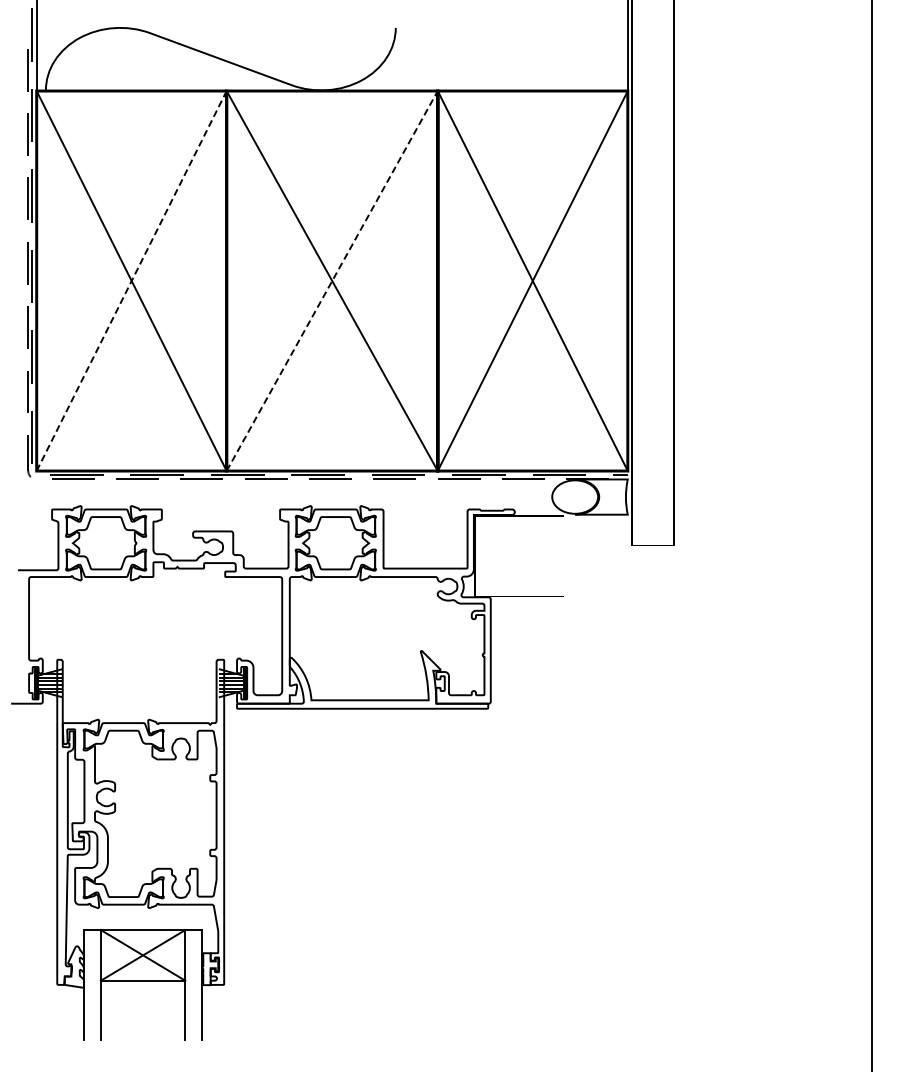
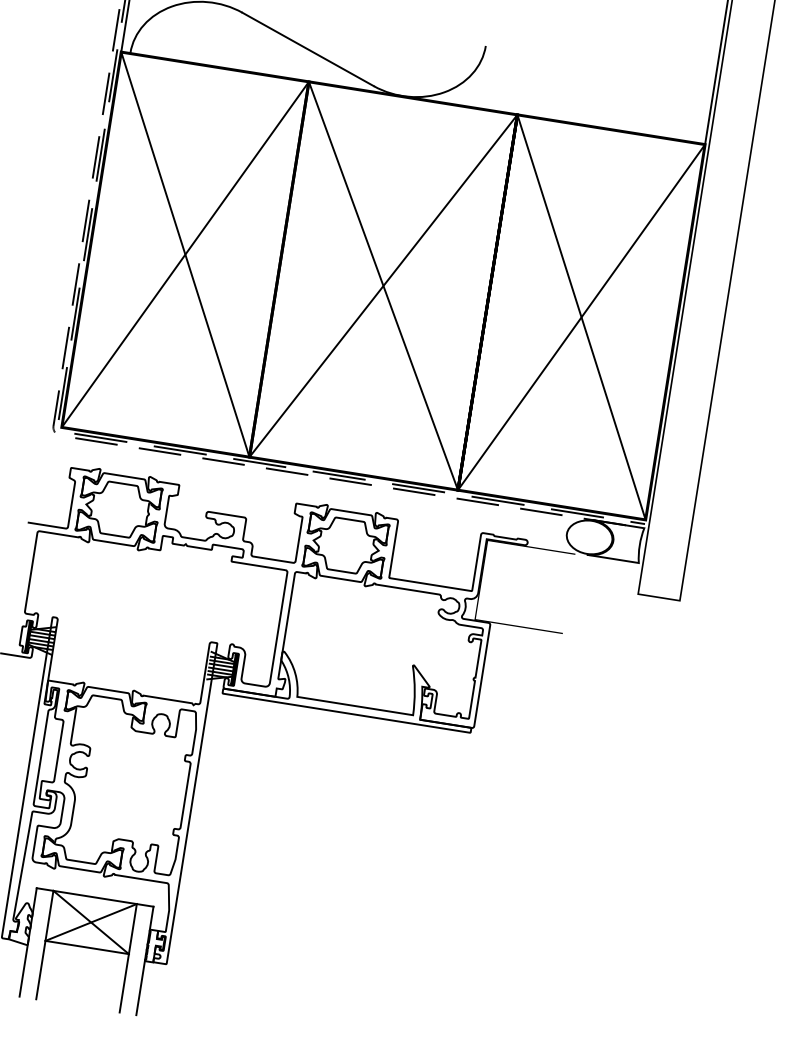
line: (131, 280) -> (185, 254), dashed -> solid
line: (332, 280) -> (383, 285), dashed -> solid

